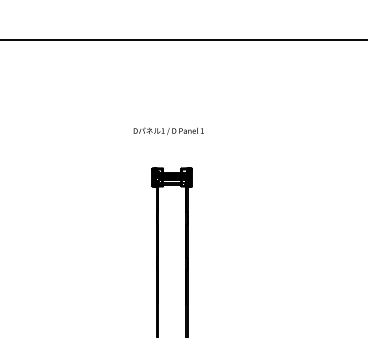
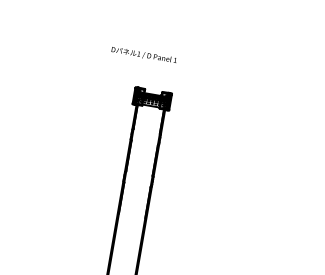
text: (168, 130) -> (144, 54), moved

